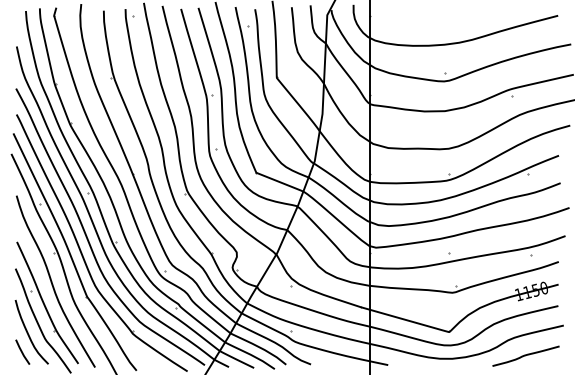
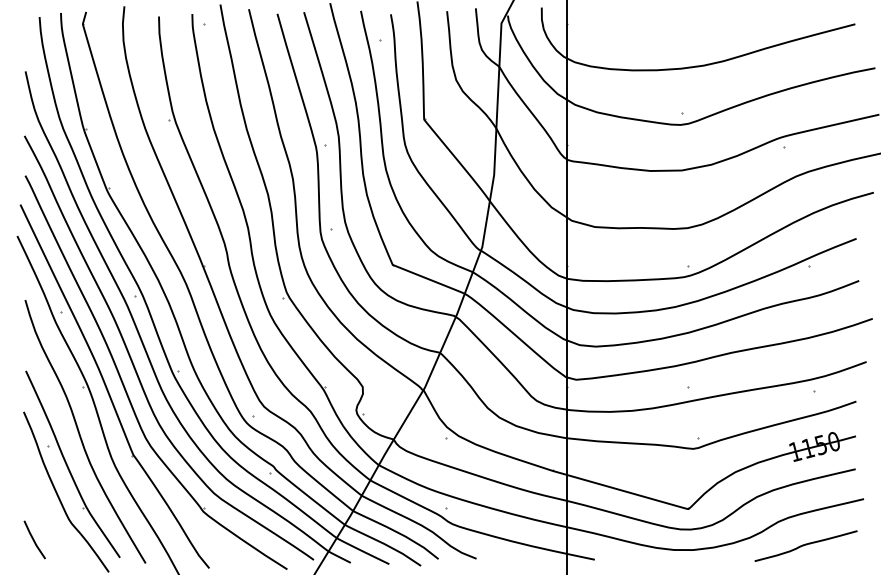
curve: (29, 334) -> (45, 512), removed

